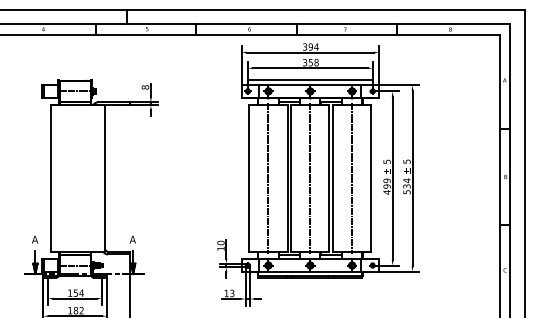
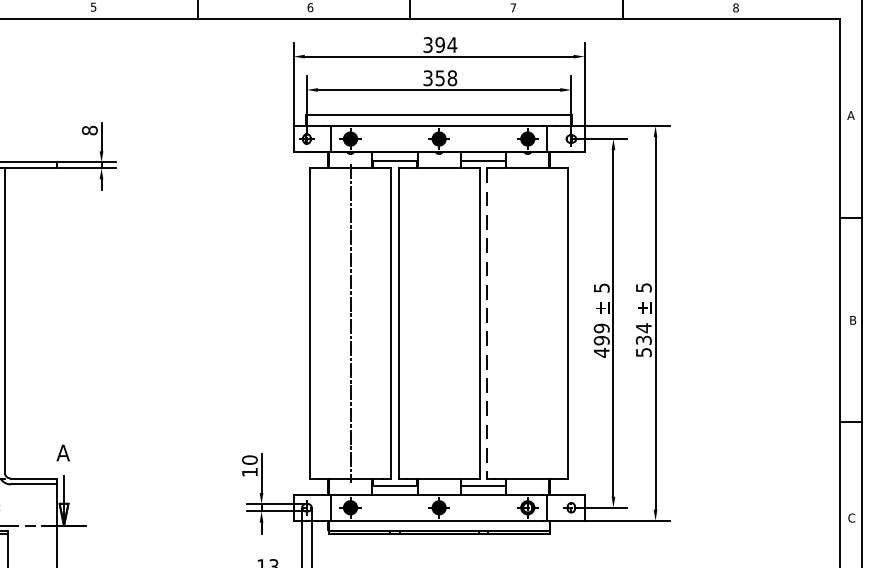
line: (310, 178) -> (439, 323), removed
line: (333, 178) -> (488, 323), solid -> dashed
line: (352, 178) -> (528, 323), removed

